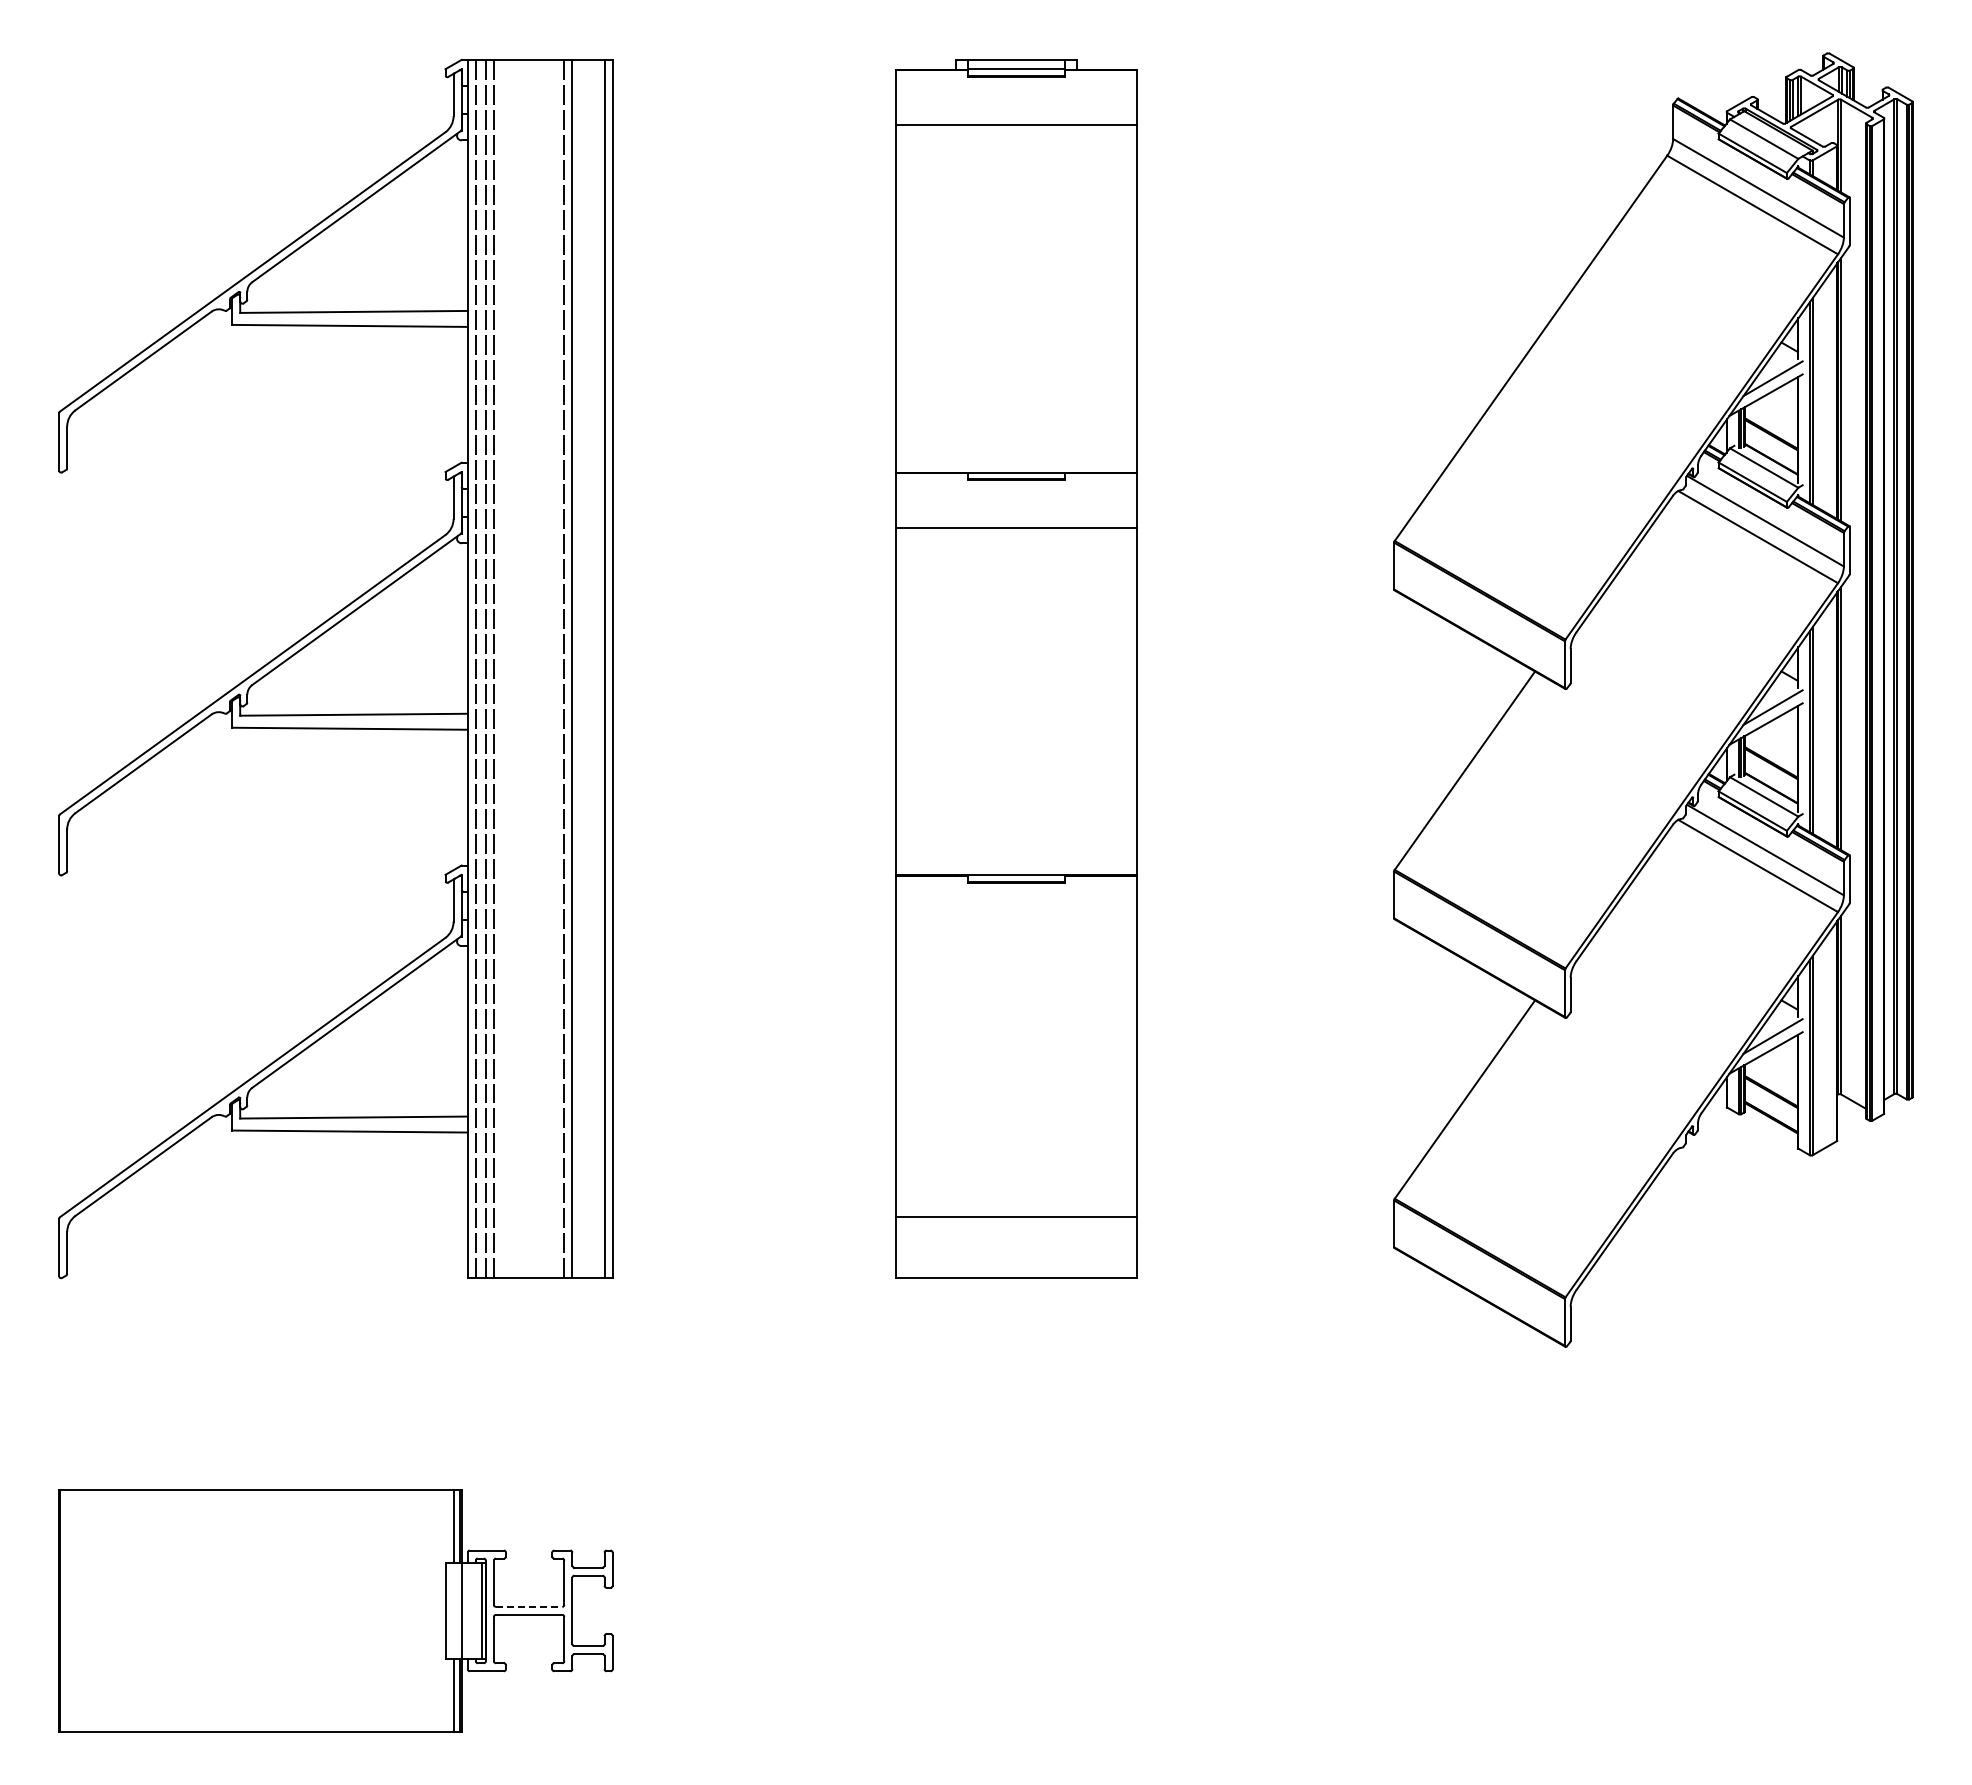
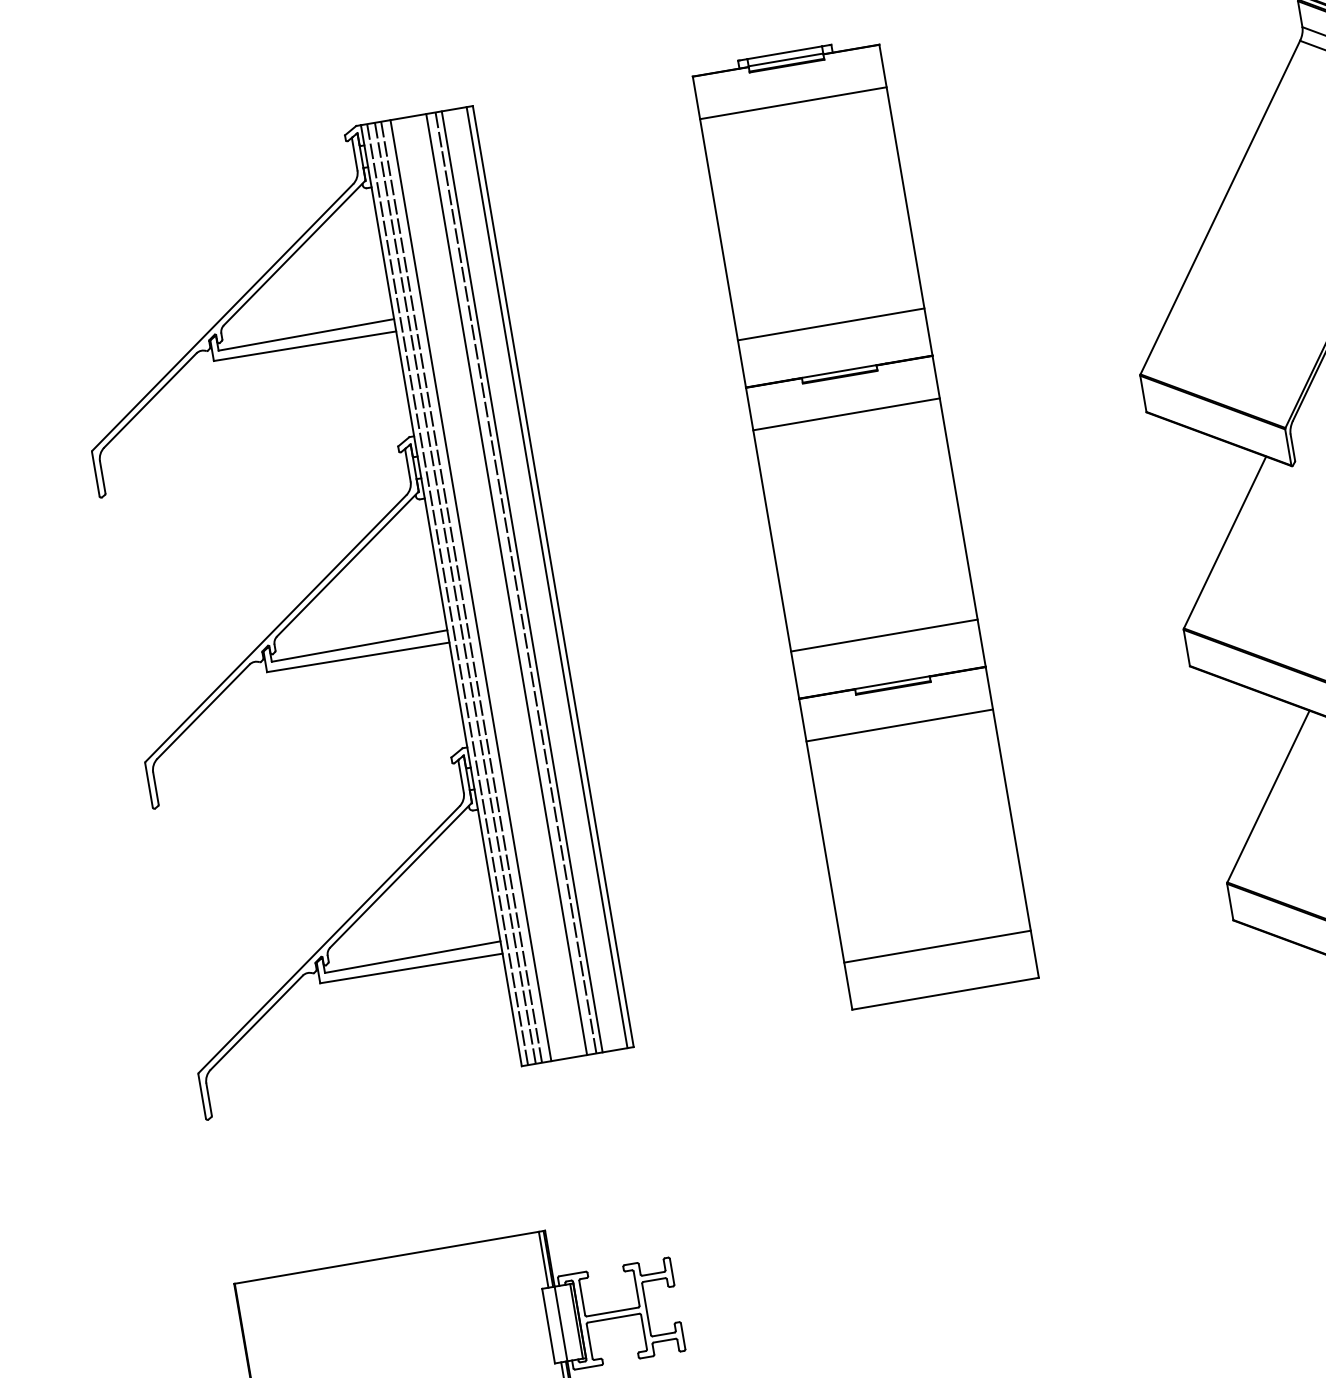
line: (1016, 411) -> (831, 324), added
line: (505, 668) -> (470, 590), added
line: (552, 668) -> (506, 584), added
line: (1016, 814) -> (884, 635), added
line: (1016, 930) -> (899, 725), added
line: (529, 1606) -> (612, 1311), dashed -> solid

